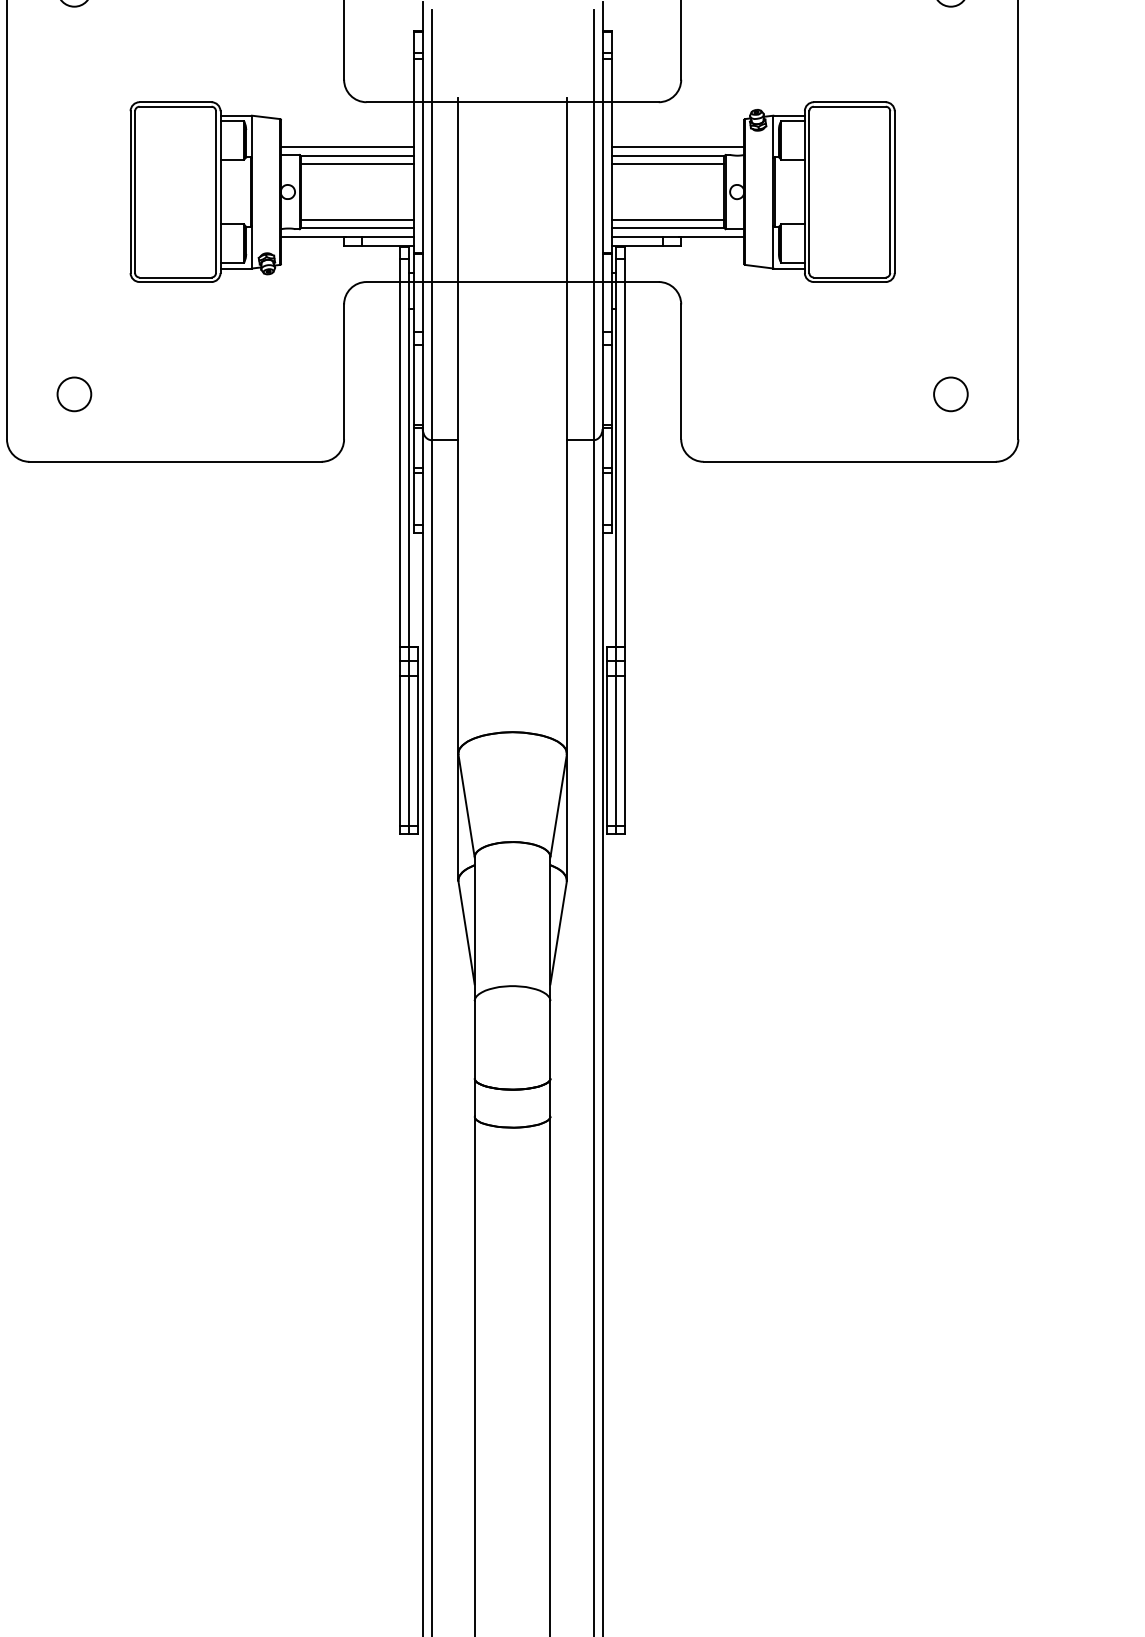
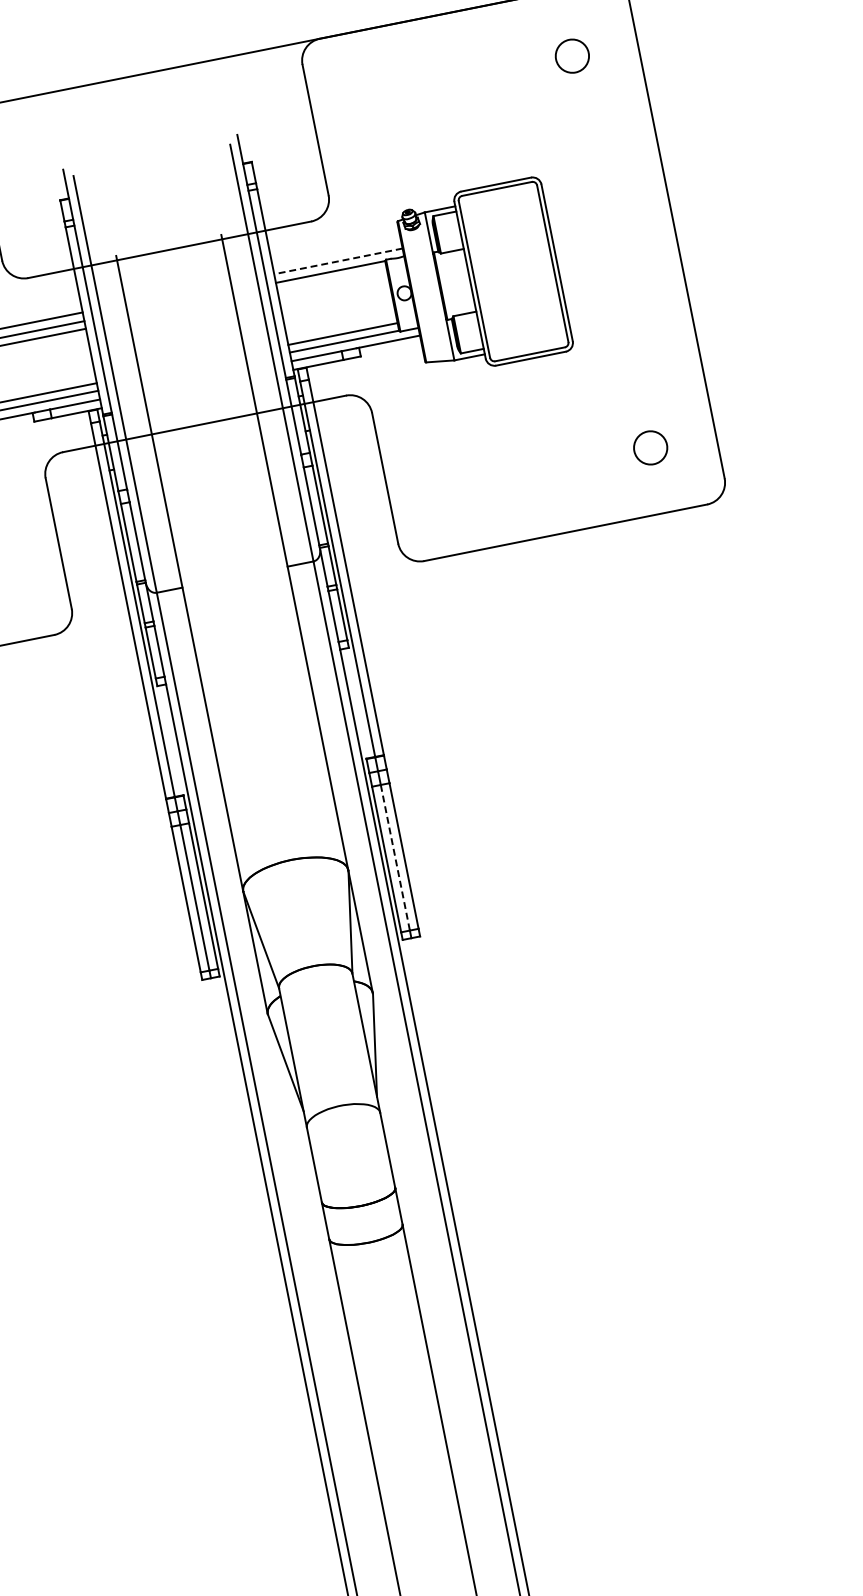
line: (677, 147) -> (338, 261), solid -> dashed
line: (667, 164) -> (331, 280), removed
line: (616, 751) -> (395, 858), solid -> dashed

